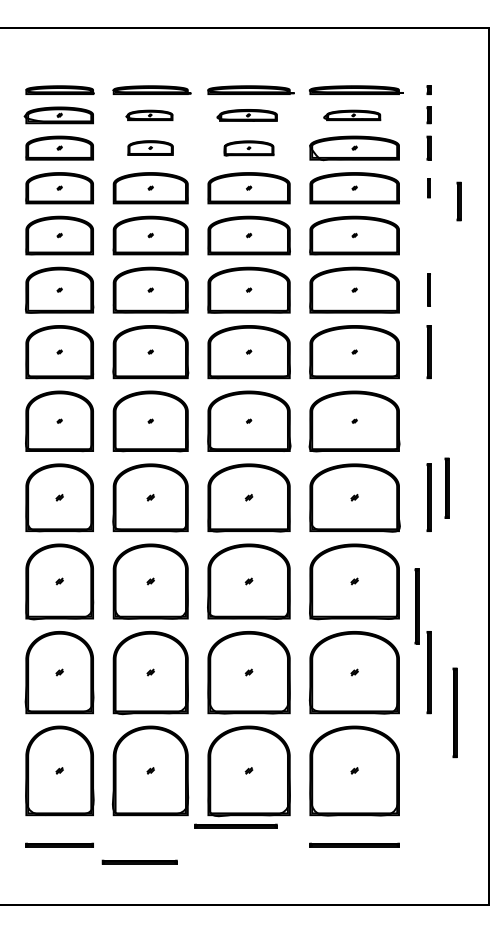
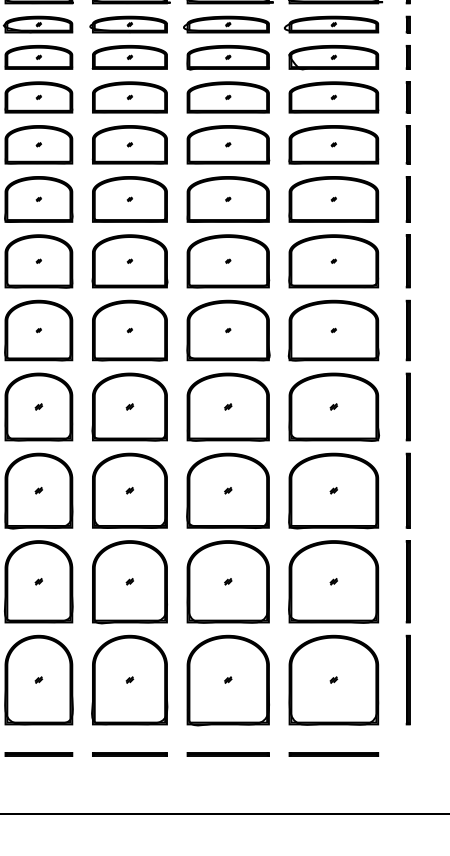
part: (149, 115) -> (128, 24), size x1.67
part: (246, 115) -> (225, 24), size x1.43
part: (351, 115) -> (330, 24), size x1.67
part: (150, 147) -> (129, 56), size x1.67
part: (248, 148) -> (227, 57), size x1.67
part: (428, 188) -> (407, 97), size x1.67
part: (458, 201) -> (407, 144), moved
part: (428, 289) -> (407, 198), size x1.43
part: (446, 487) -> (407, 329), moved
part: (416, 606) -> (407, 490), moved
part: (454, 712) -> (407, 679), moved
part: (235, 825) -> (227, 753), moved
part: (139, 861) -> (129, 753), moved

